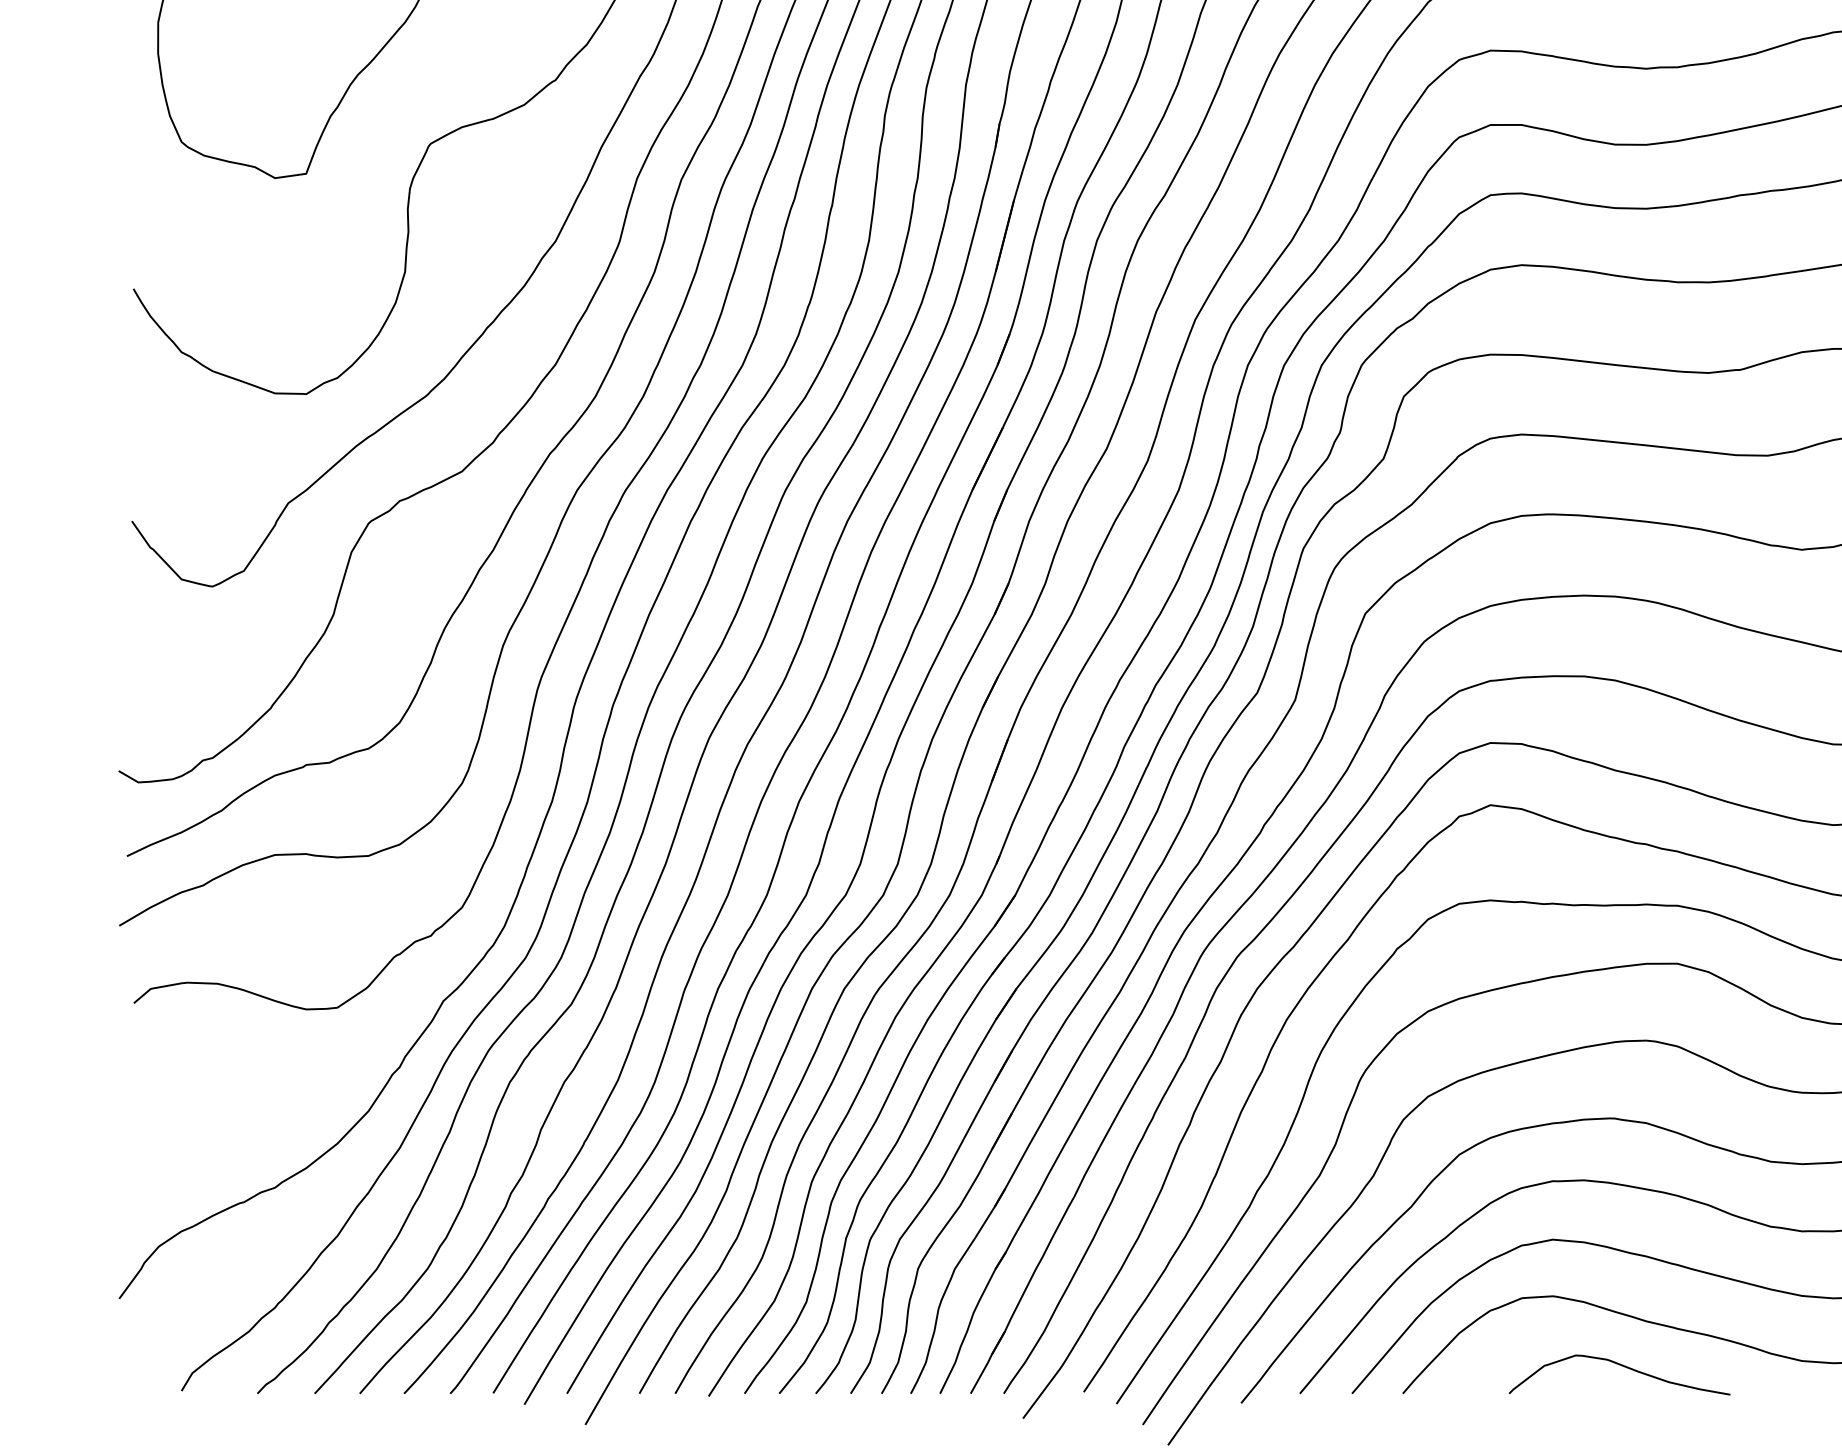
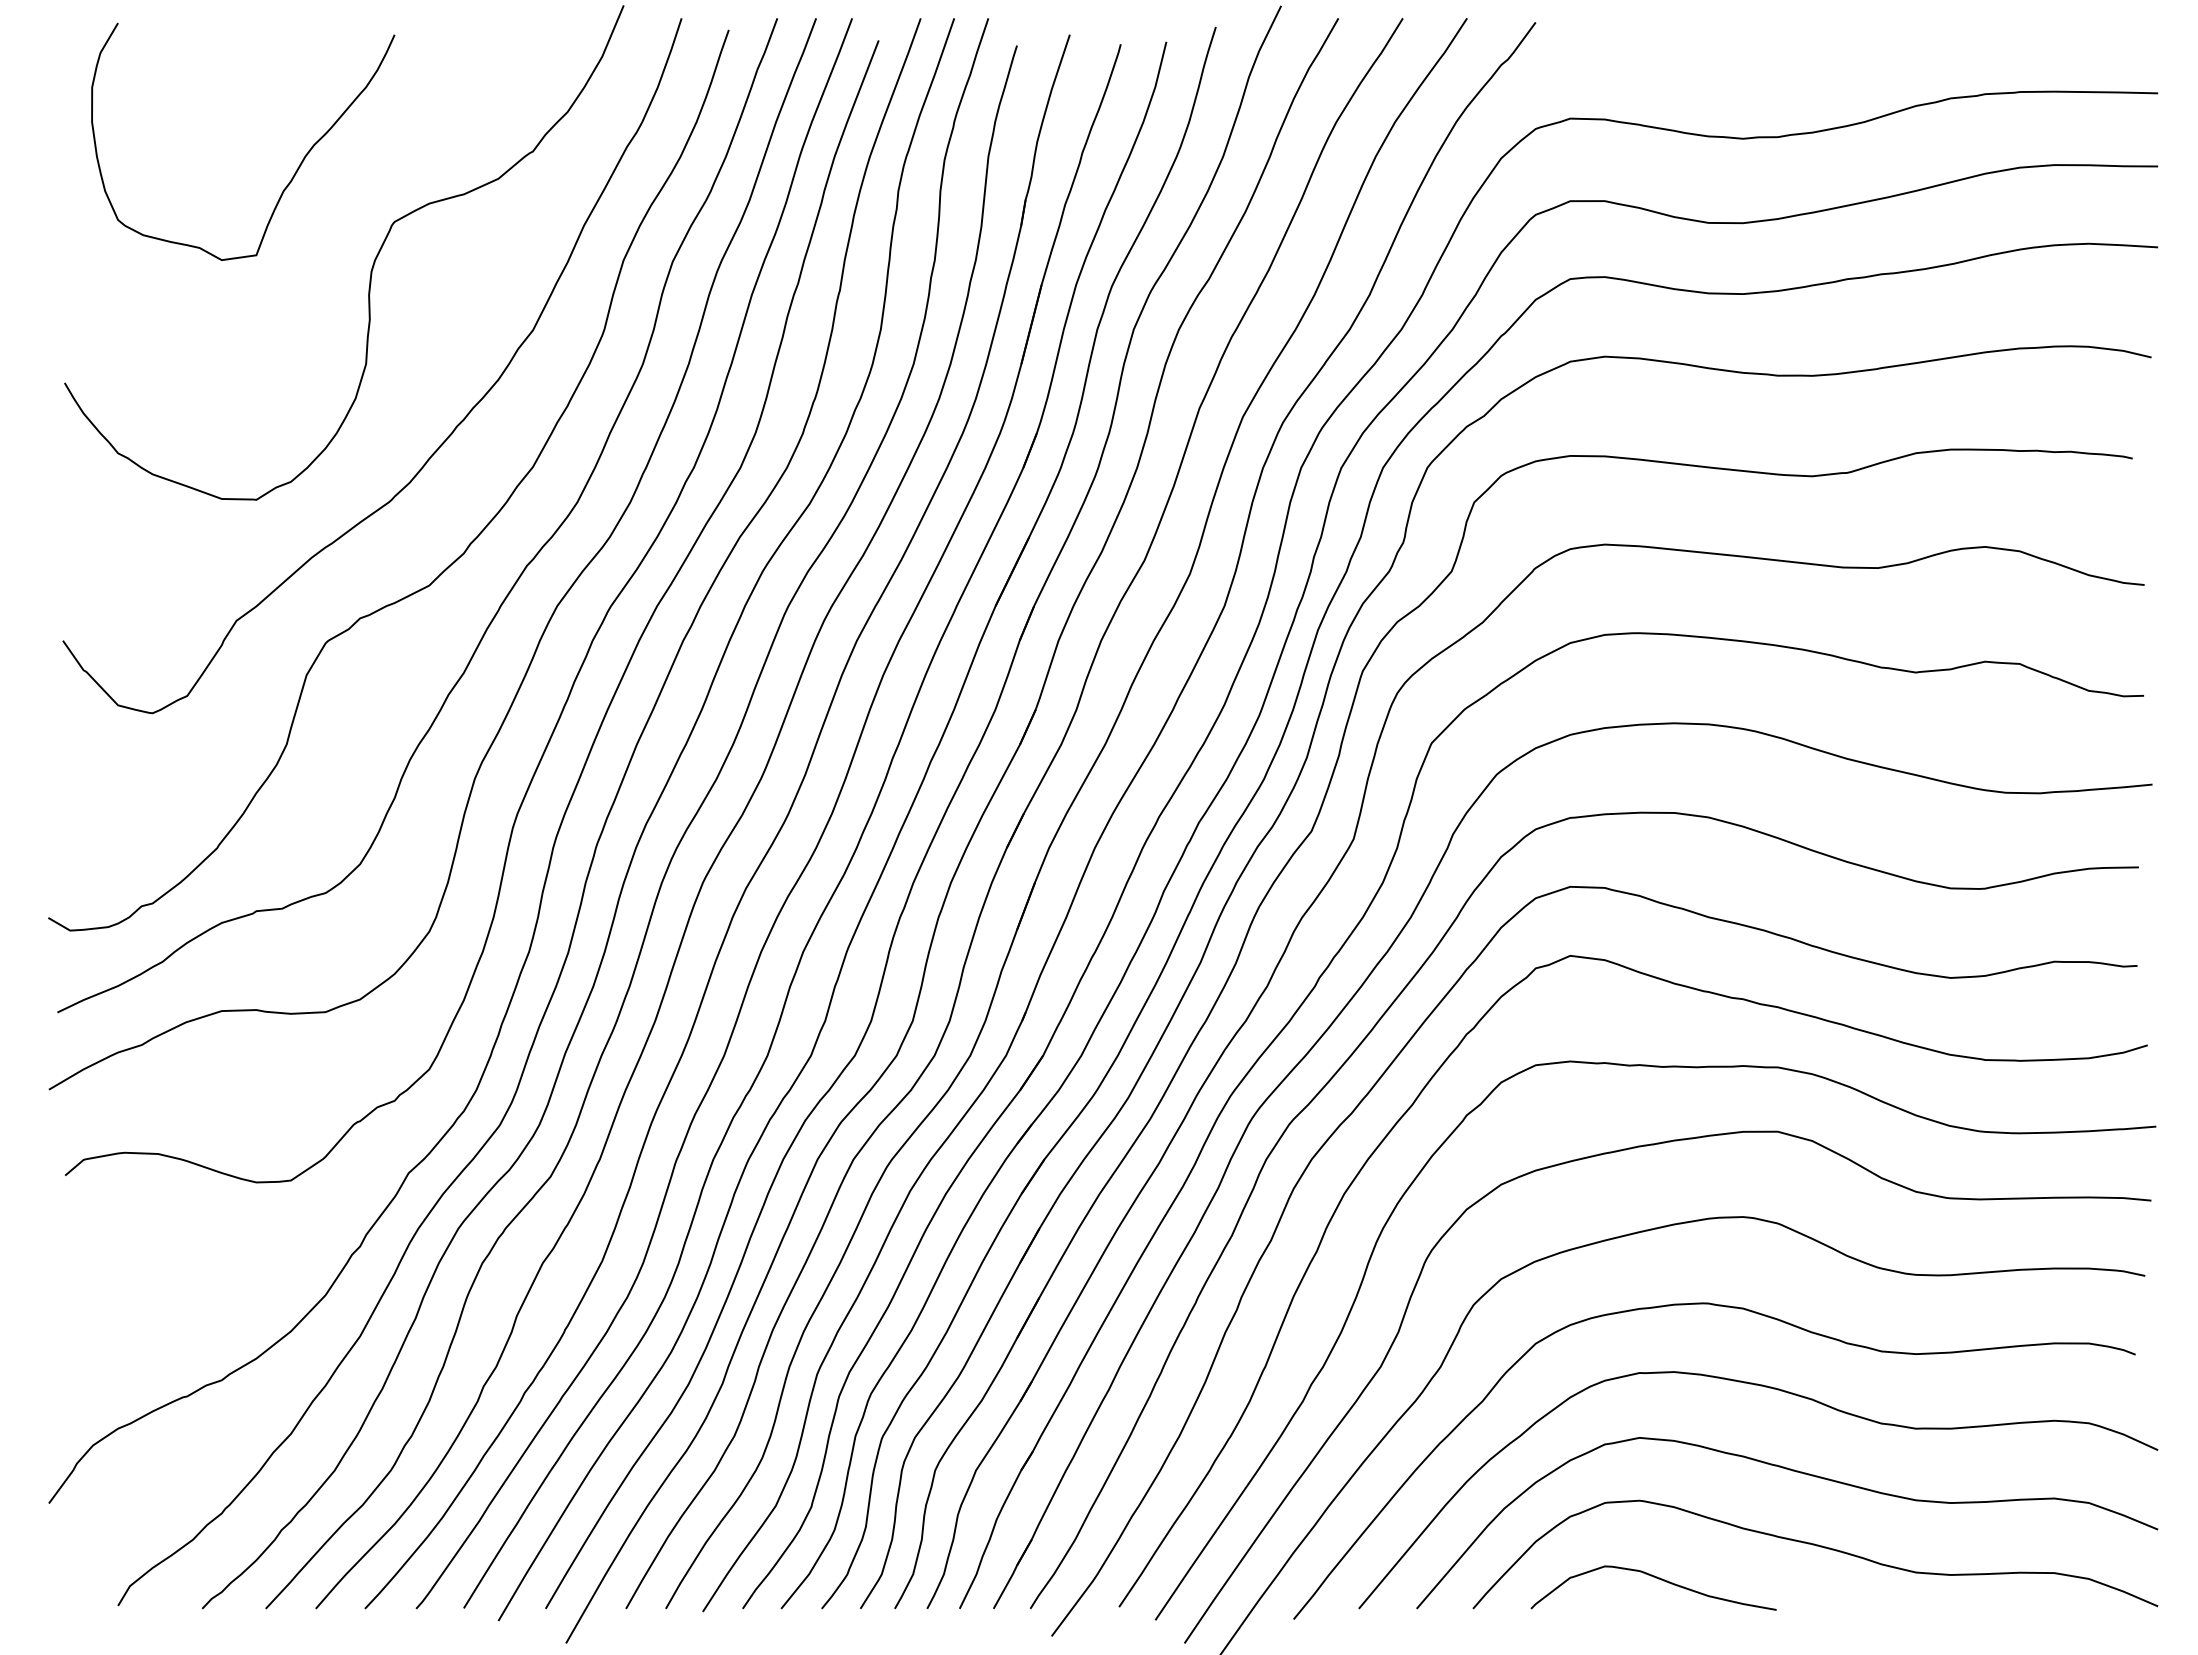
curve: (1624, 1367) -> (1658, 1579), moved

